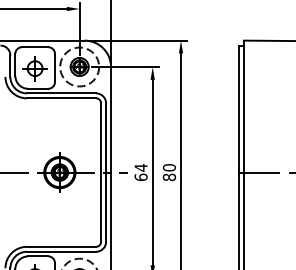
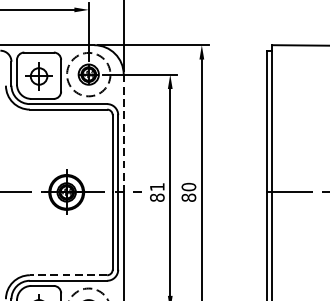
line: (111, 119) -> (124, 133), solid -> dashed
text: (140, 172) -> (156, 192), 64 -> 81
line: (61, 246) -> (68, 274), solid -> dashed

